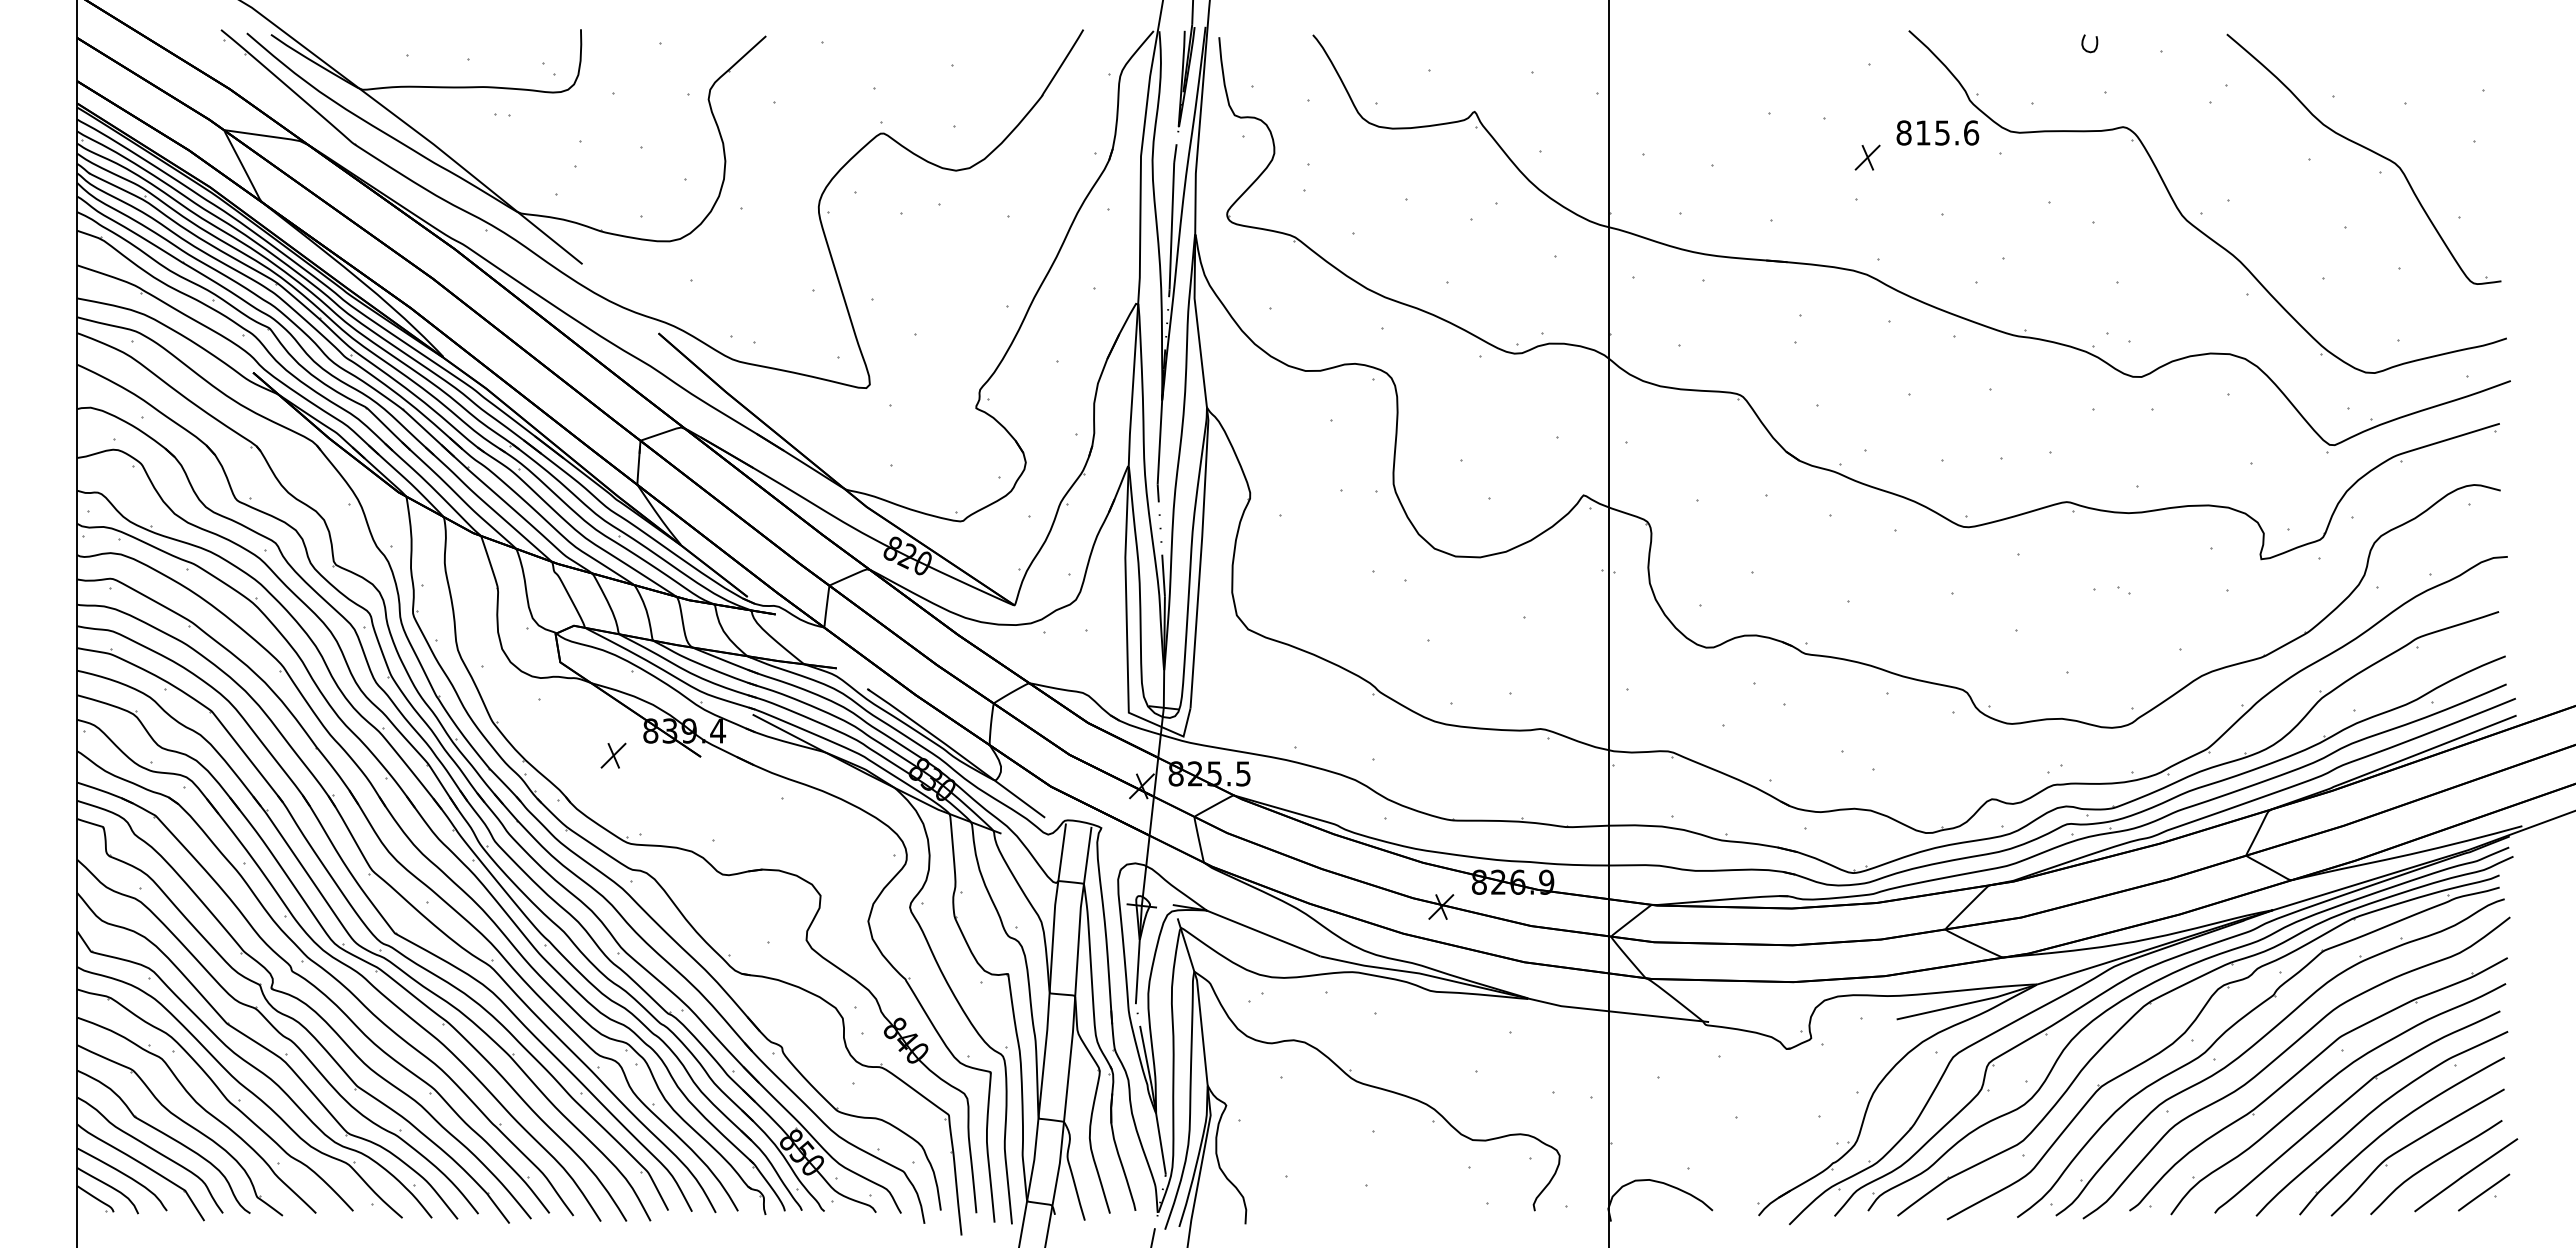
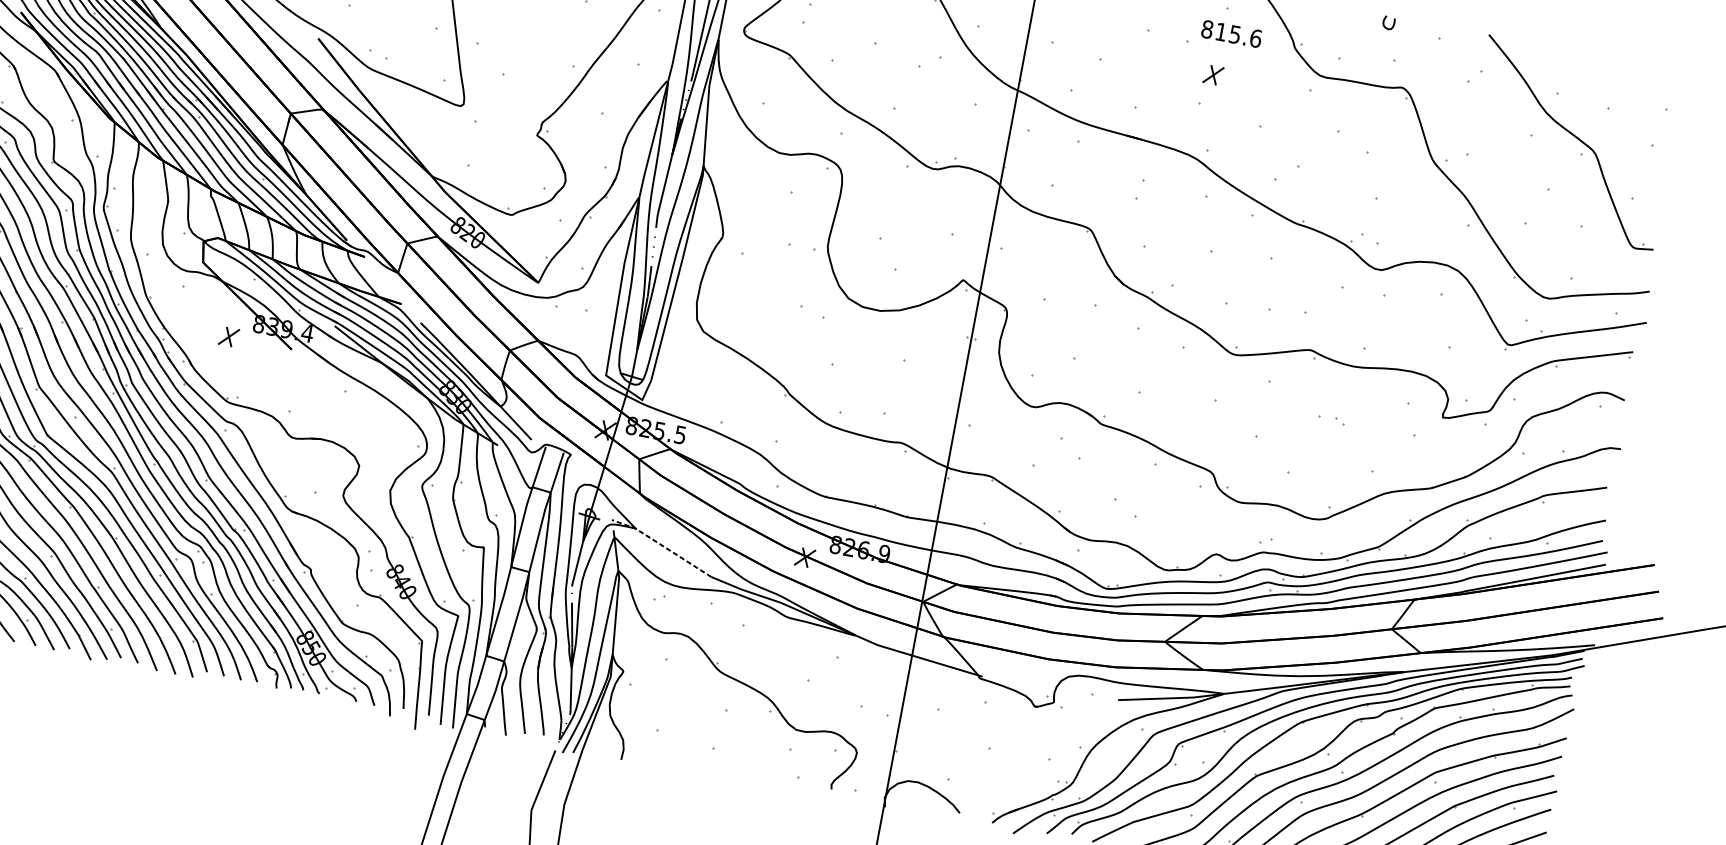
part: (1937, 132) -> (1231, 33), moved
line: (1246, 926) -> (662, 545), solid -> dashed

